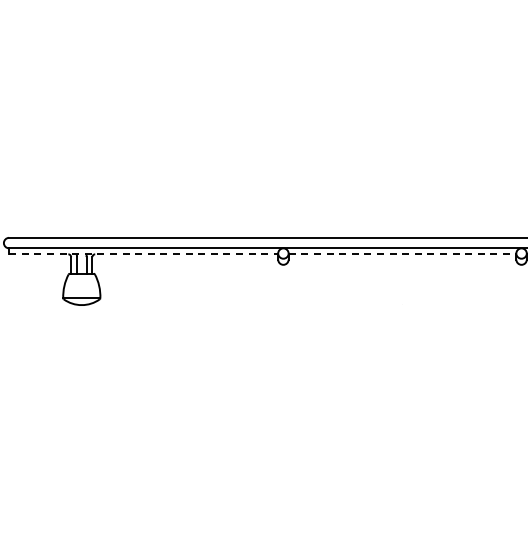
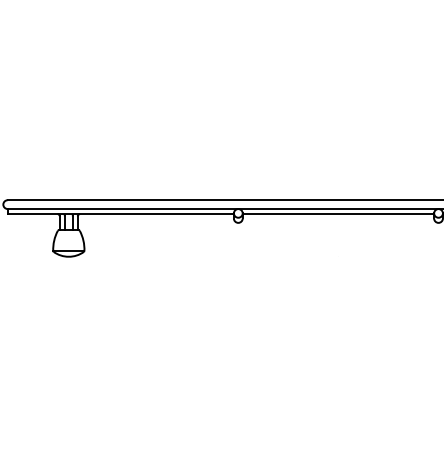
line: (144, 254) -> (121, 214), dashed -> solid
line: (402, 254) -> (338, 214), dashed -> solid

